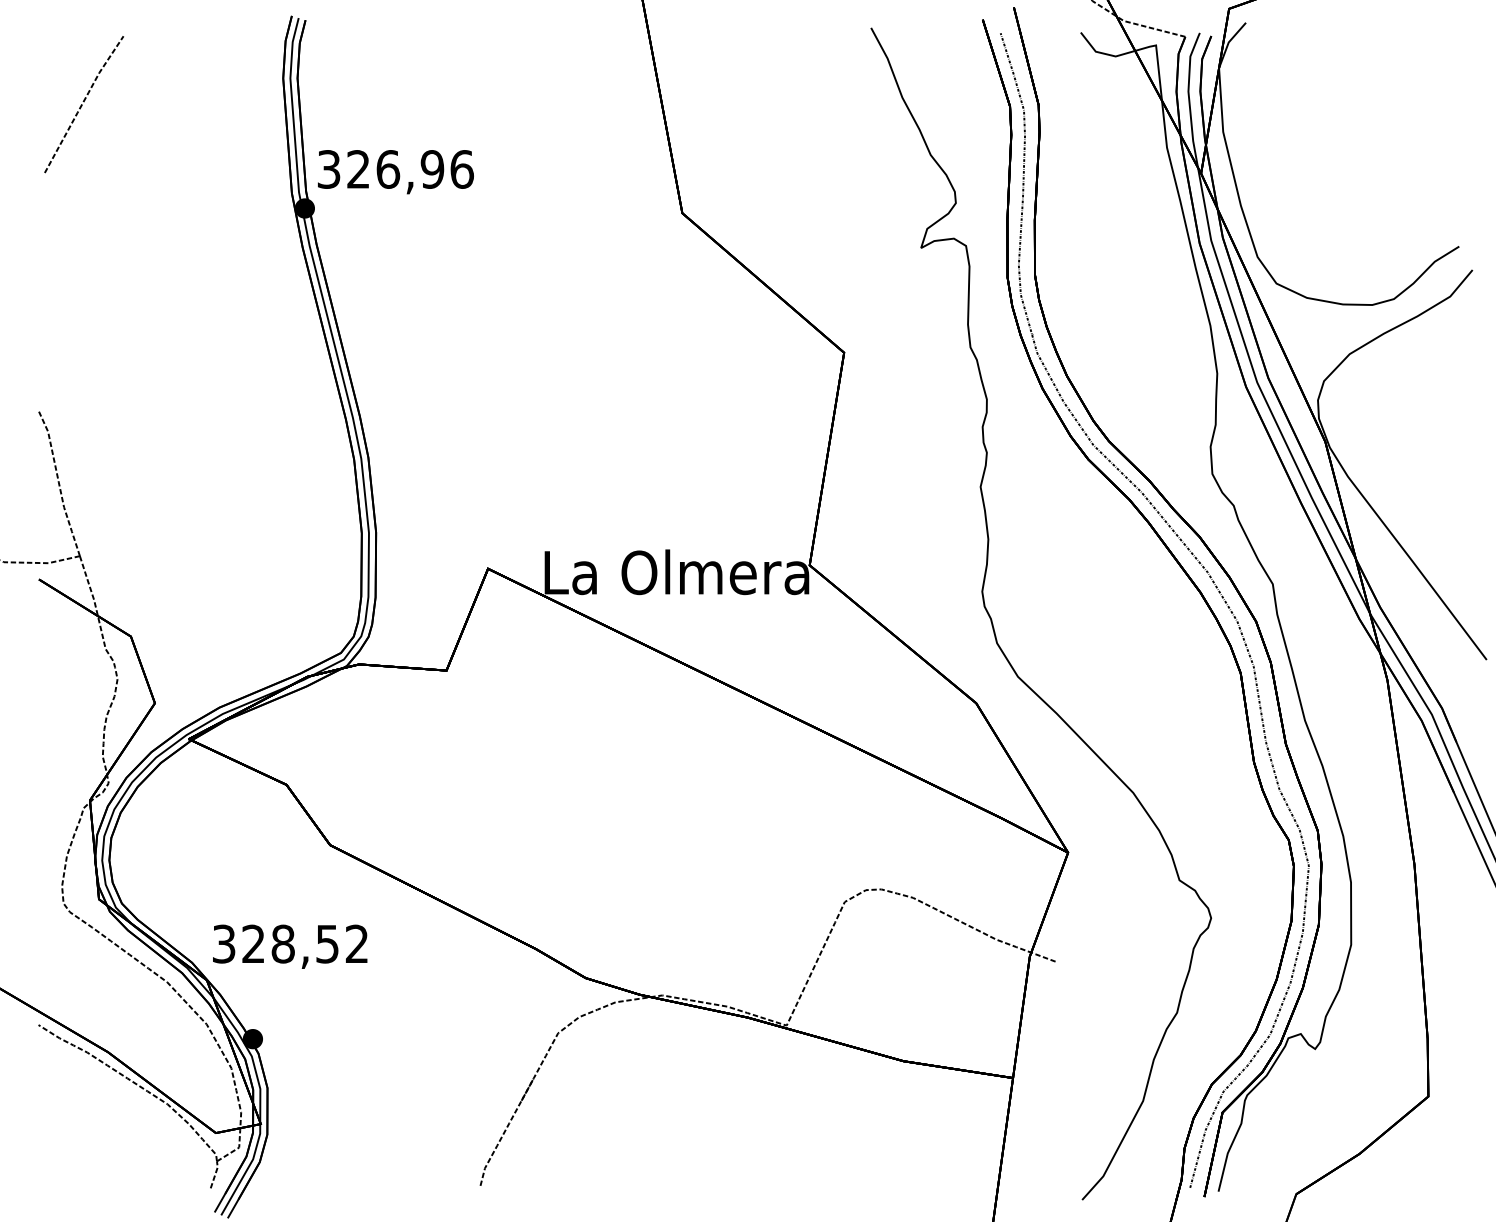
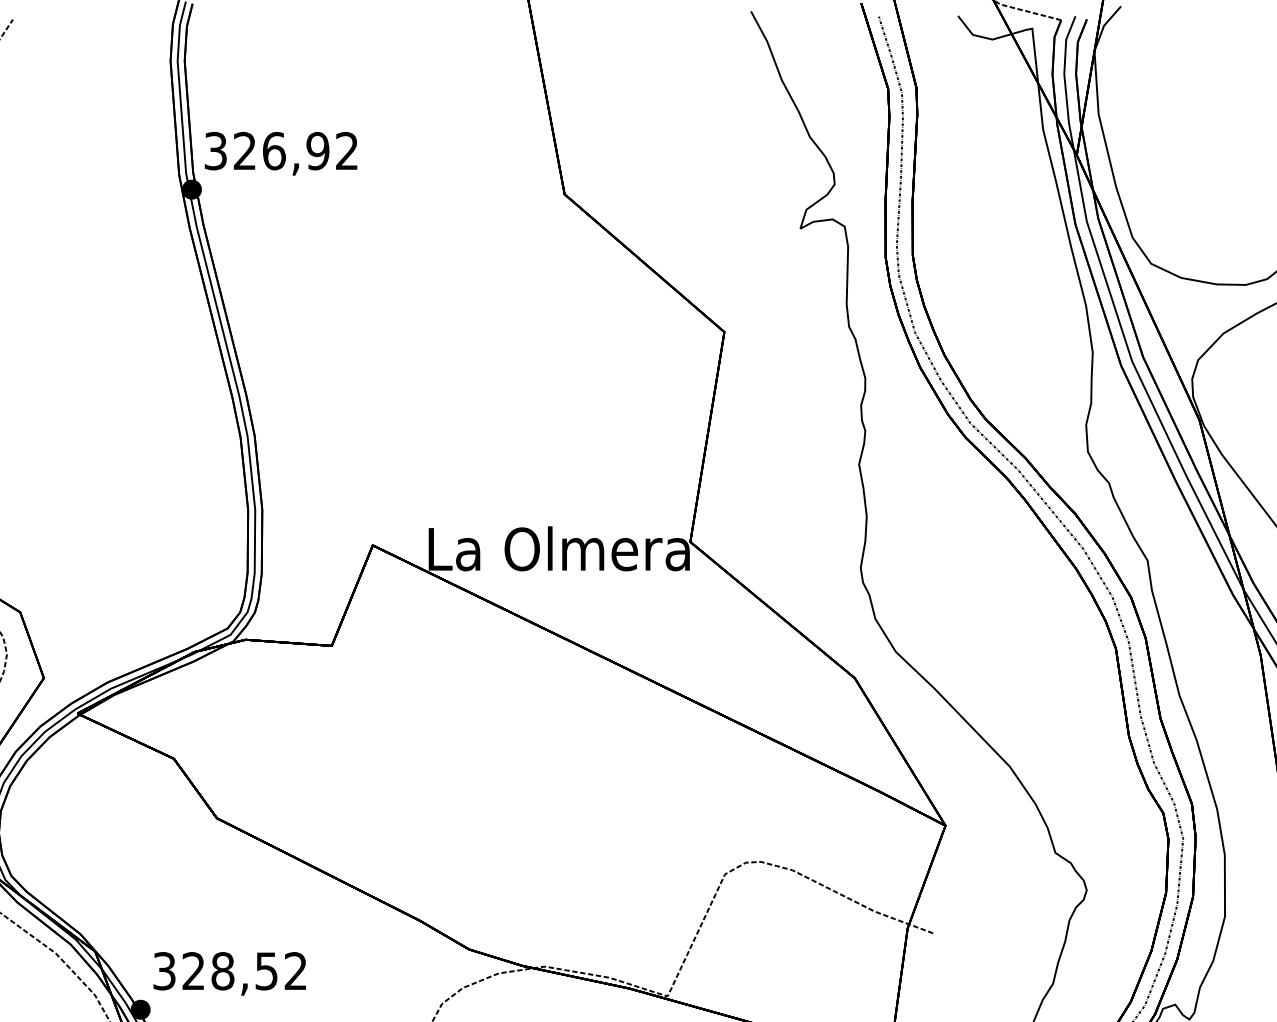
text: (461, 169) -> (346, 151), 326,96 -> 326,92
text: (290, 946) -> (230, 973), moved

